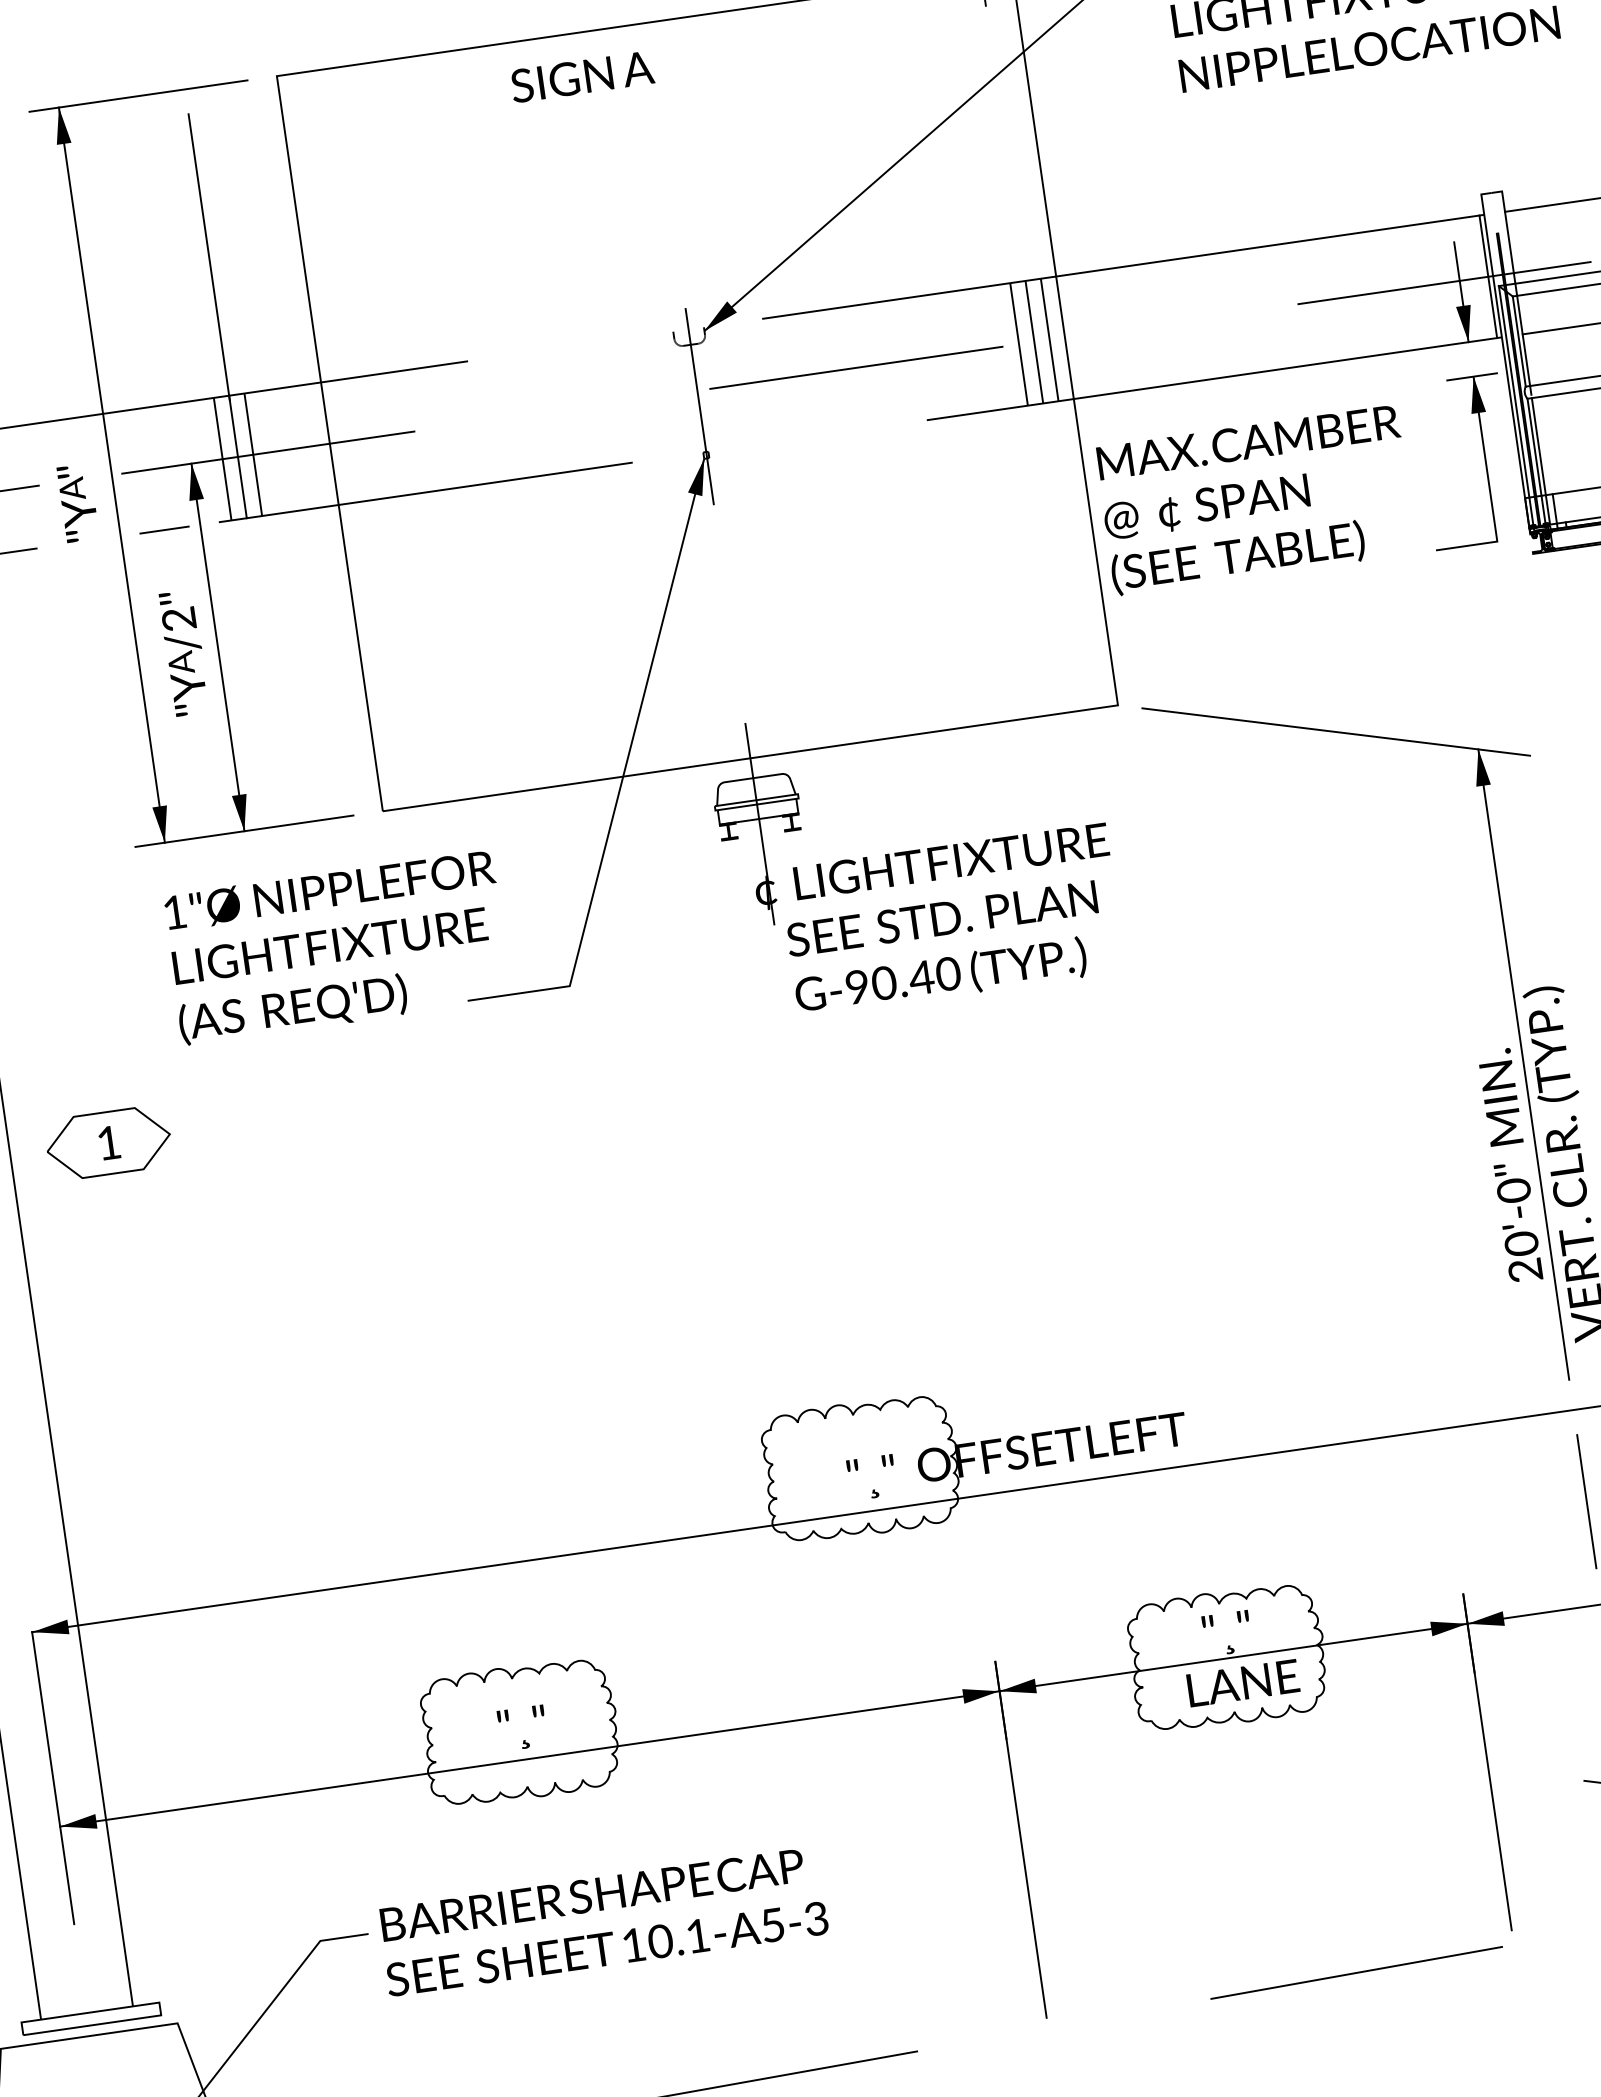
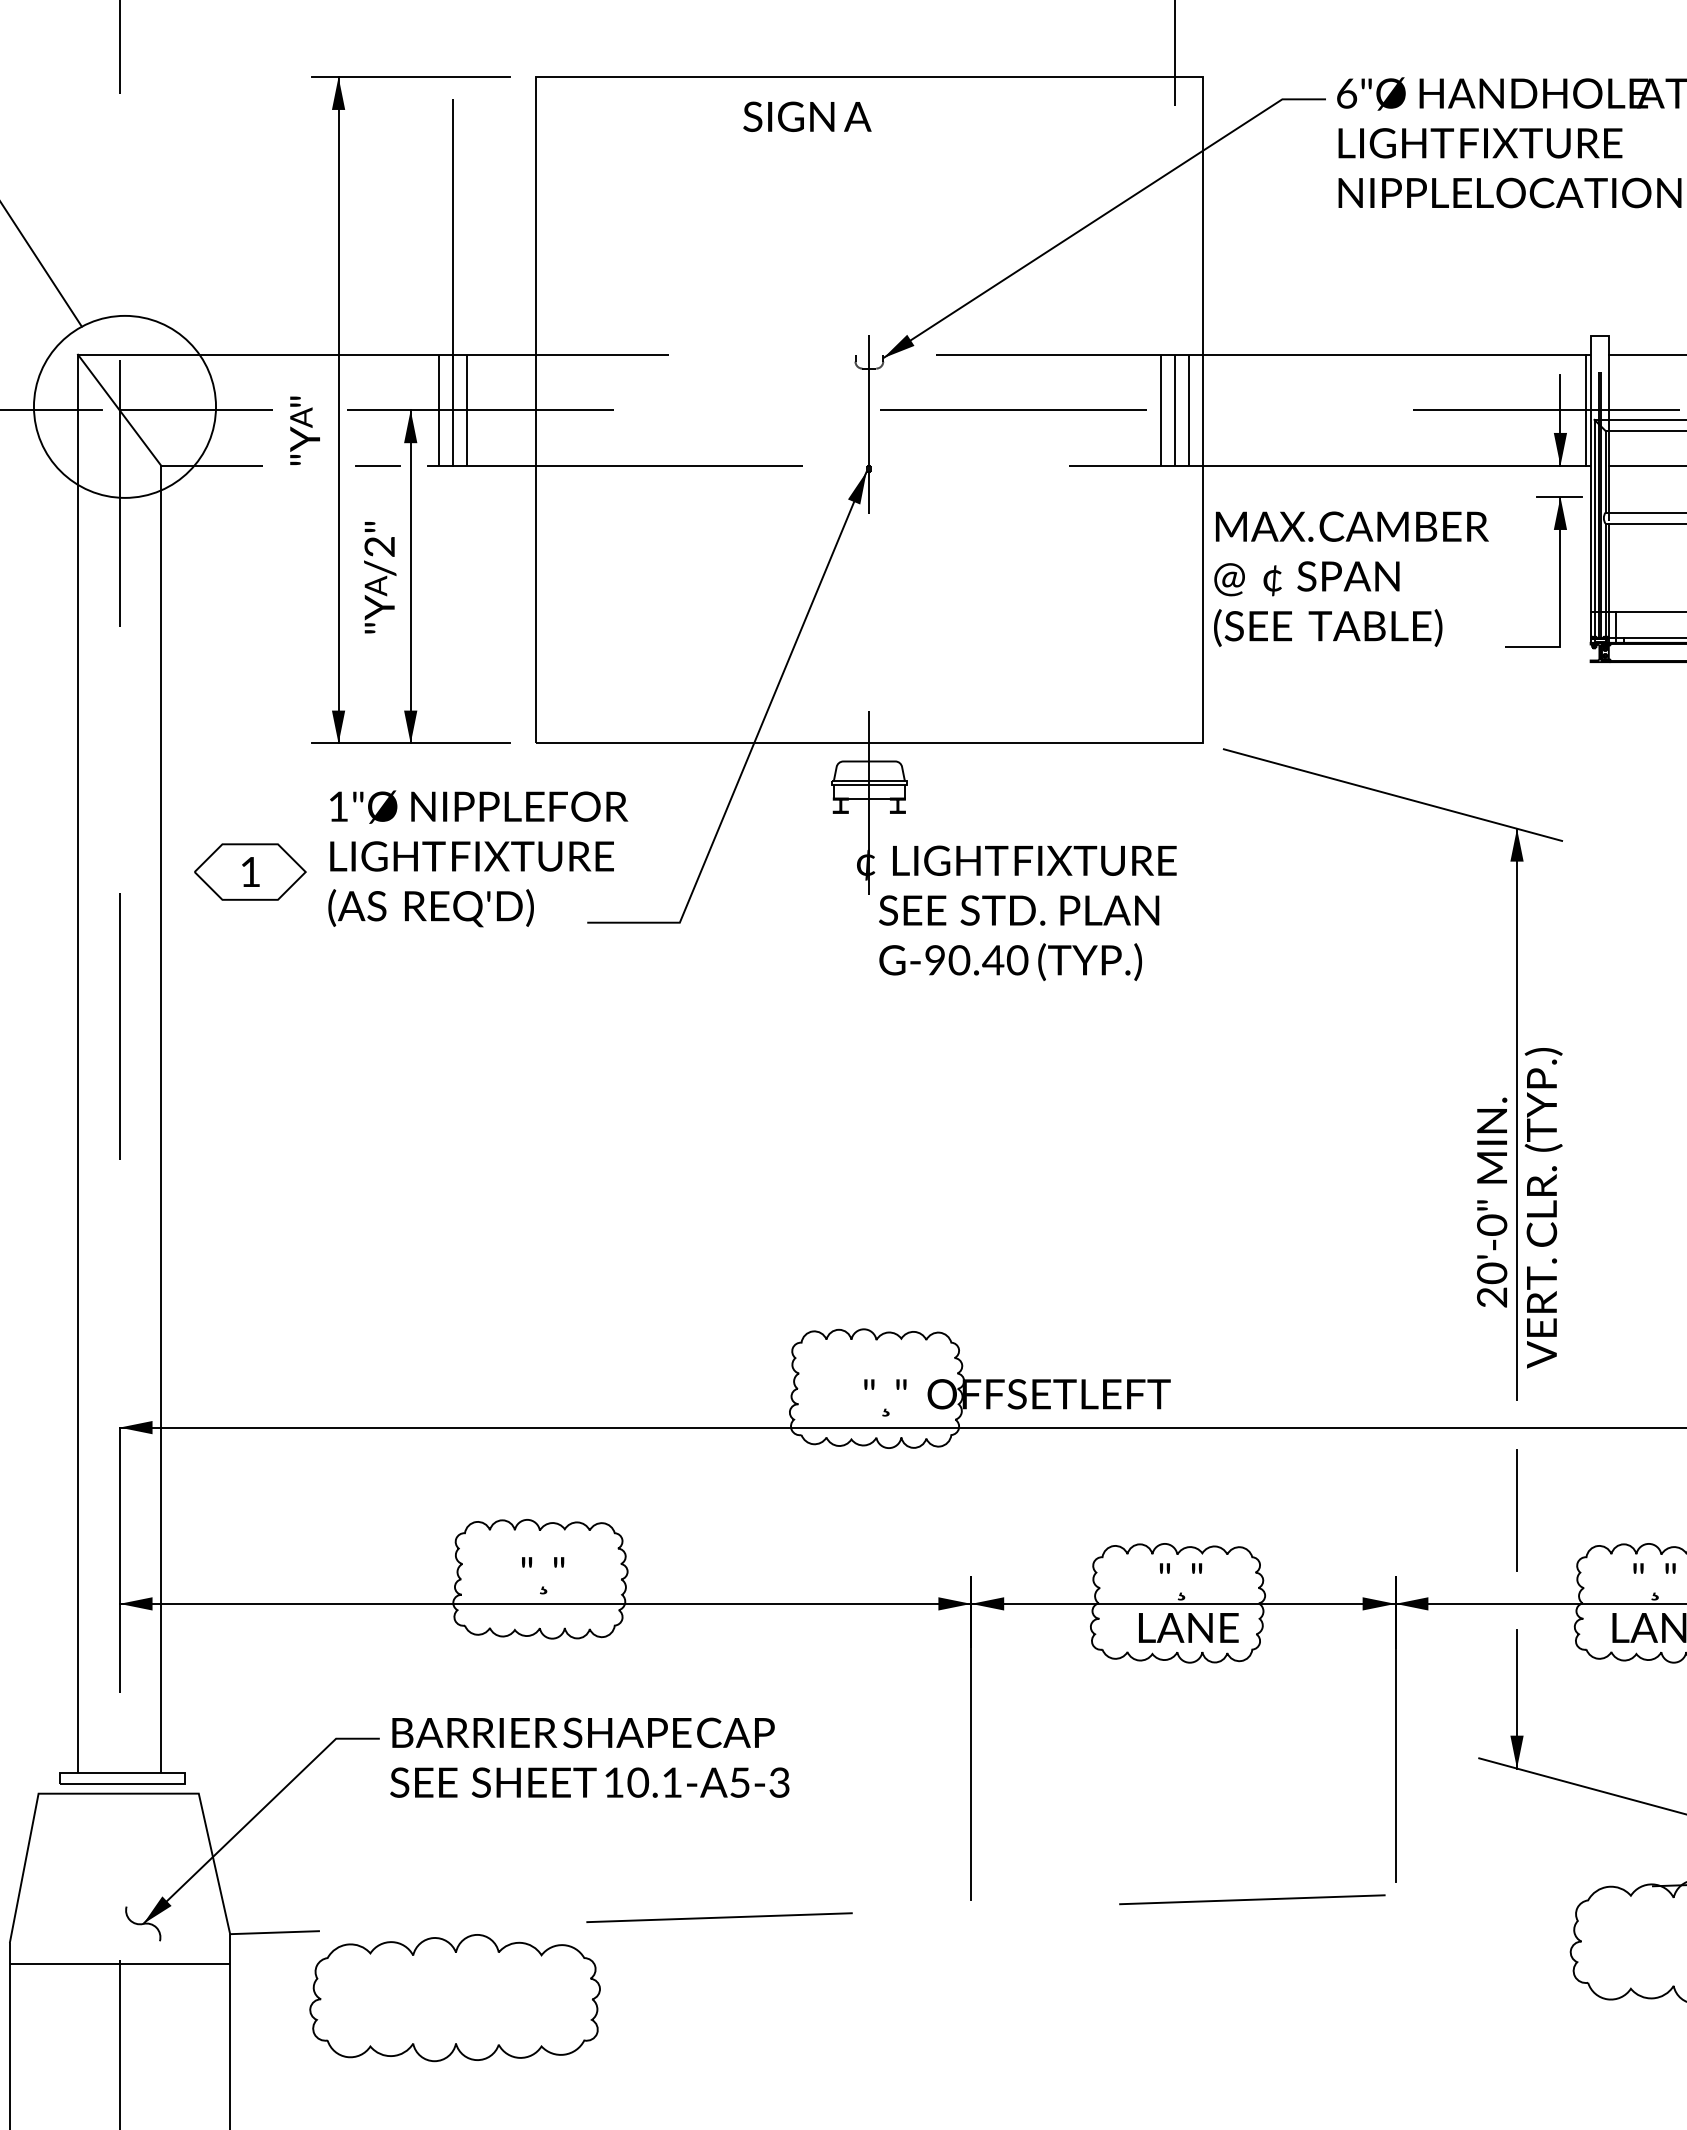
part: (108, 1142) -> (250, 871), moved

